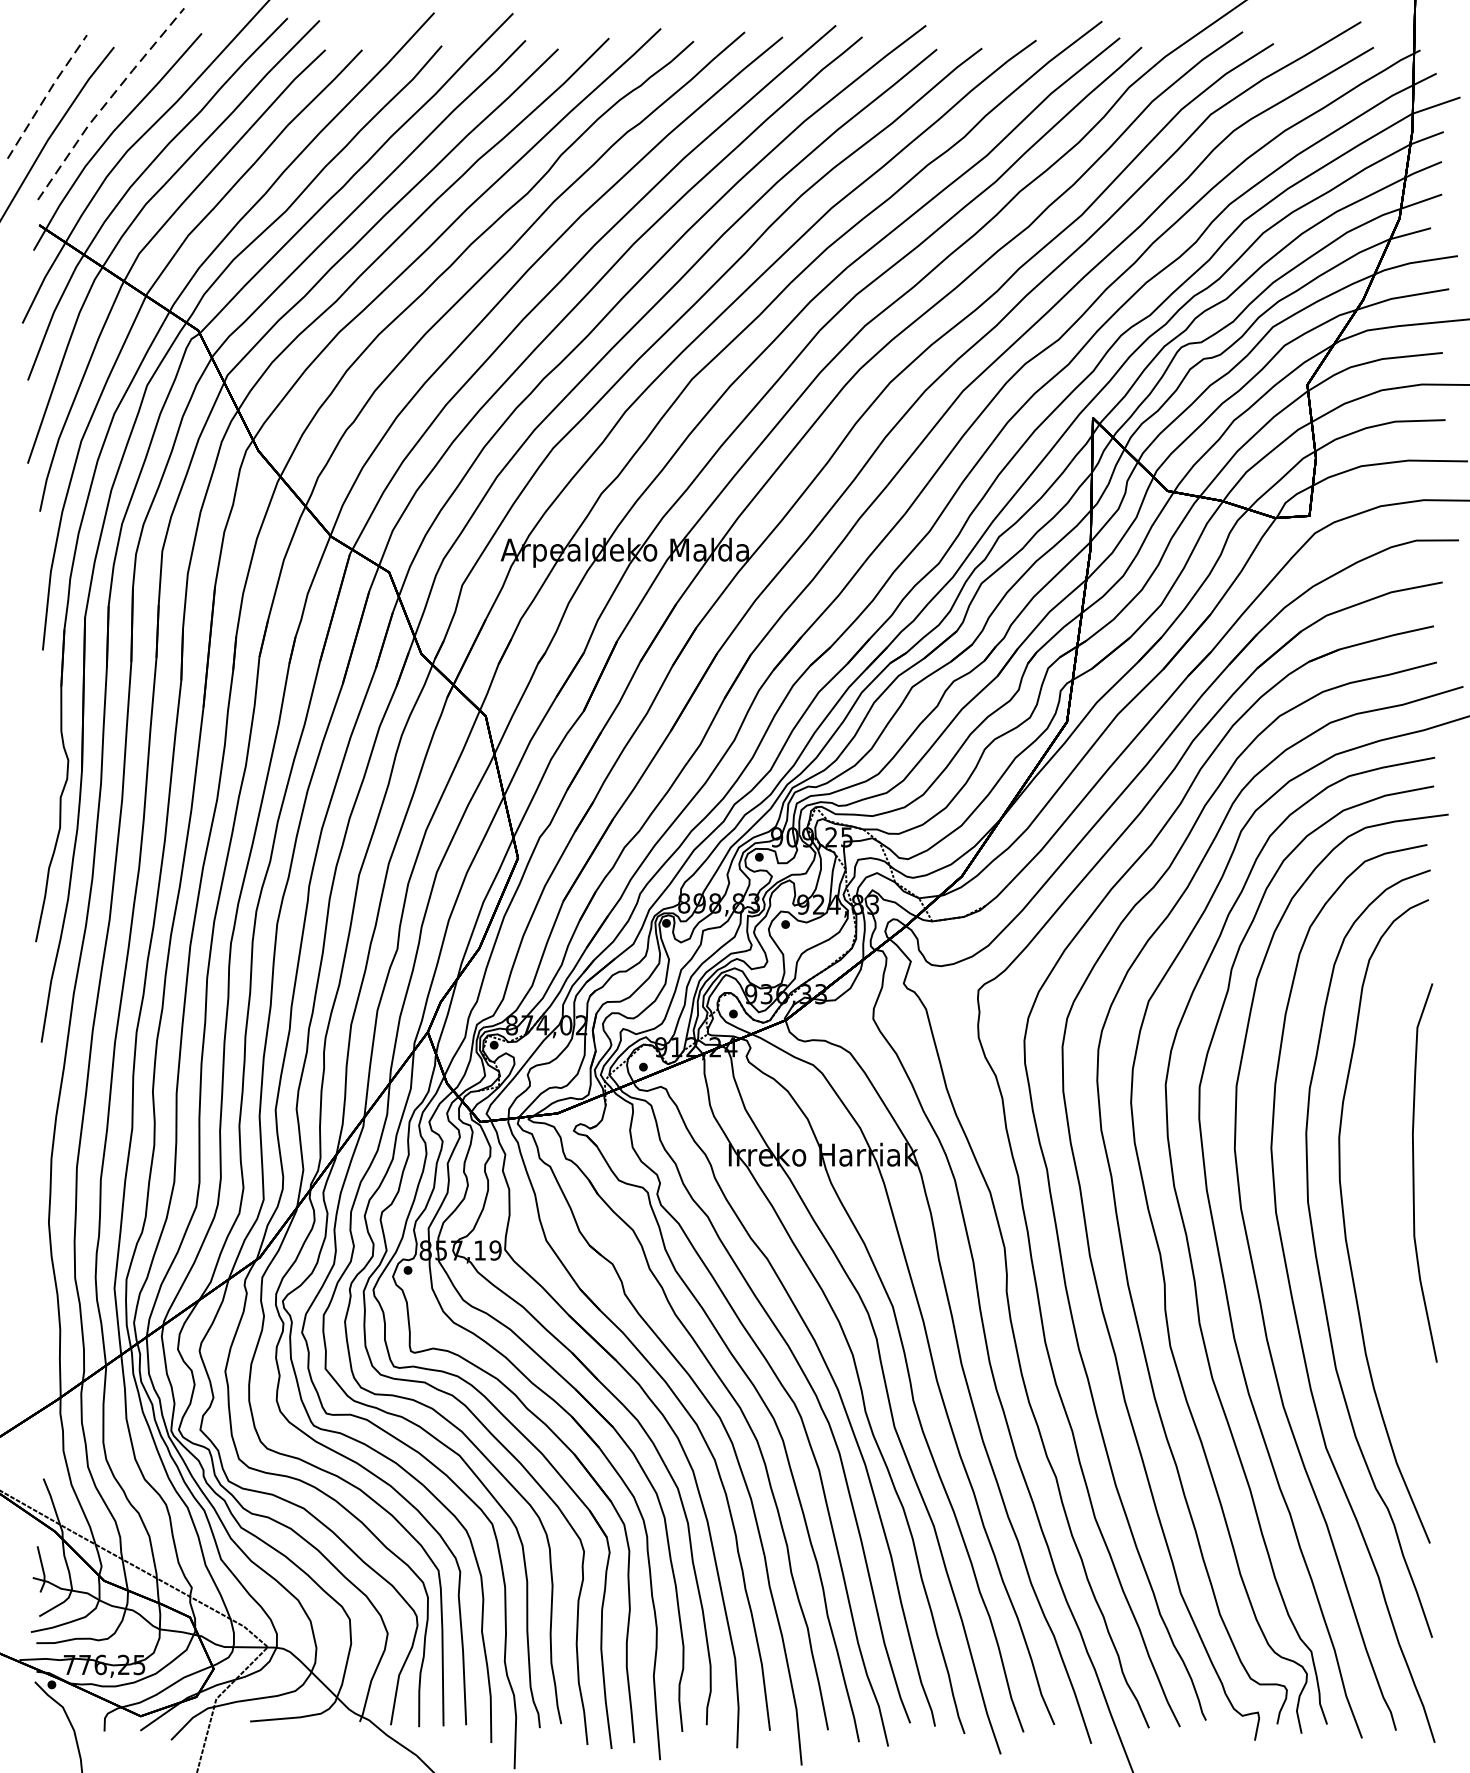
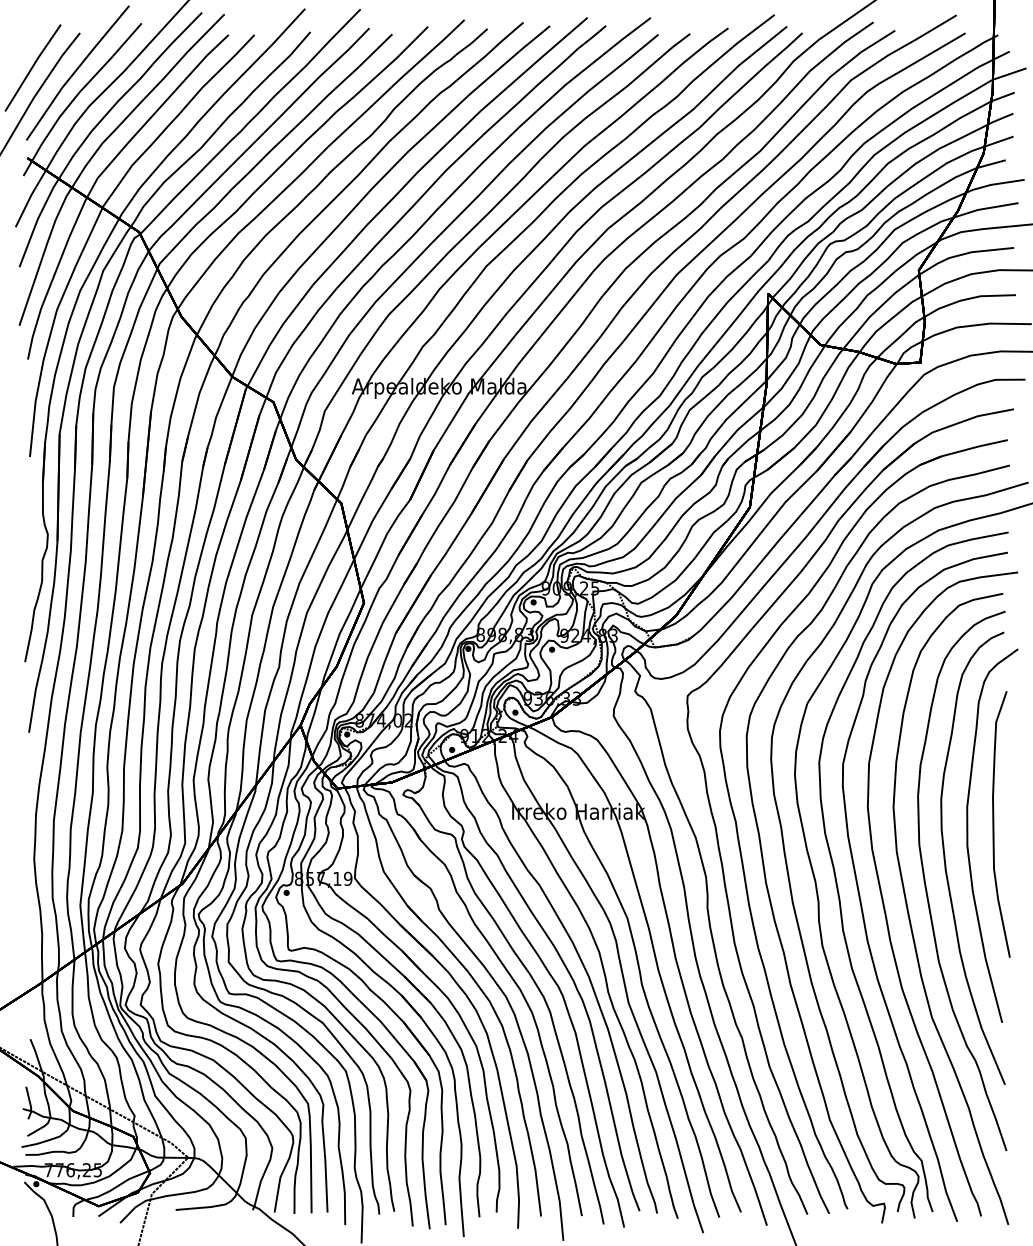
line: (46, 94) -> (32, 66), dashed -> solid
line: (107, 100) -> (75, 70), dashed -> solid
curve: (1378, 1188) -> (968, 835), added

